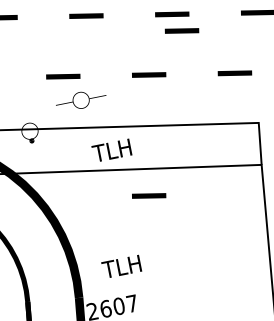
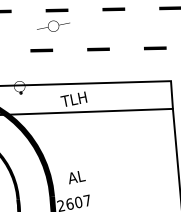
line: (182, 31) -> (120, 20), removed
part: (81, 99) -> (53, 25), moved
line: (149, 196) -> (98, 129), removed
text: (120, 267) -> (79, 176), TLH -> AL

